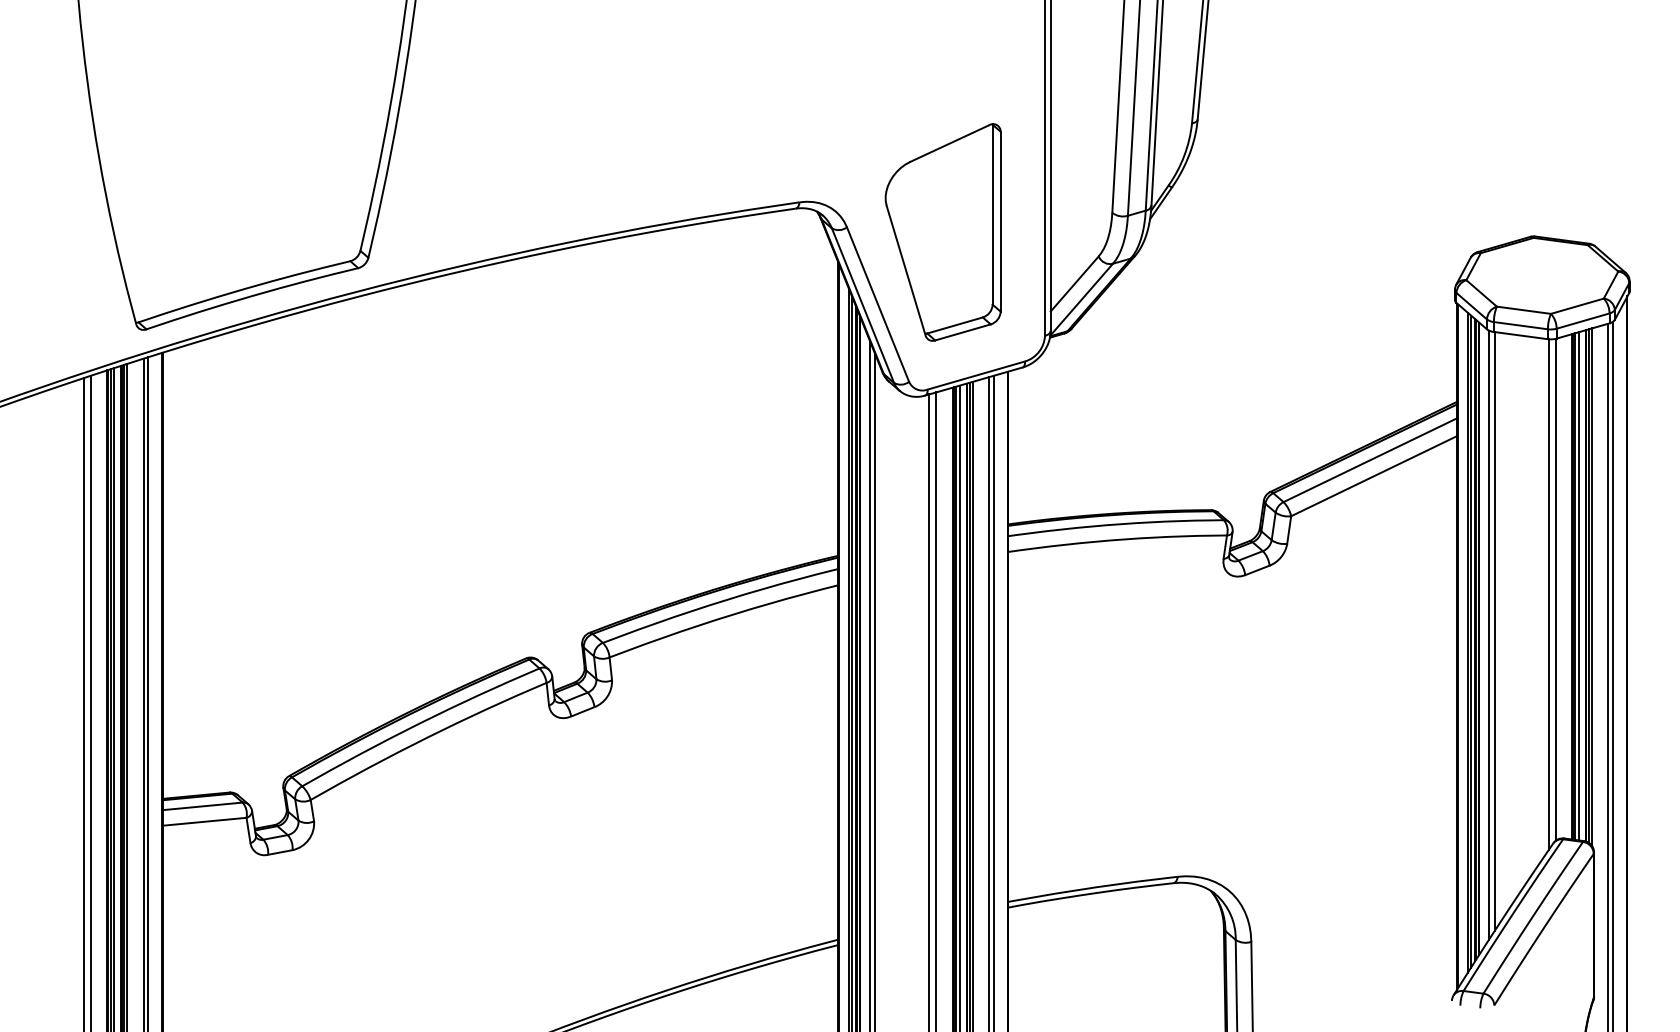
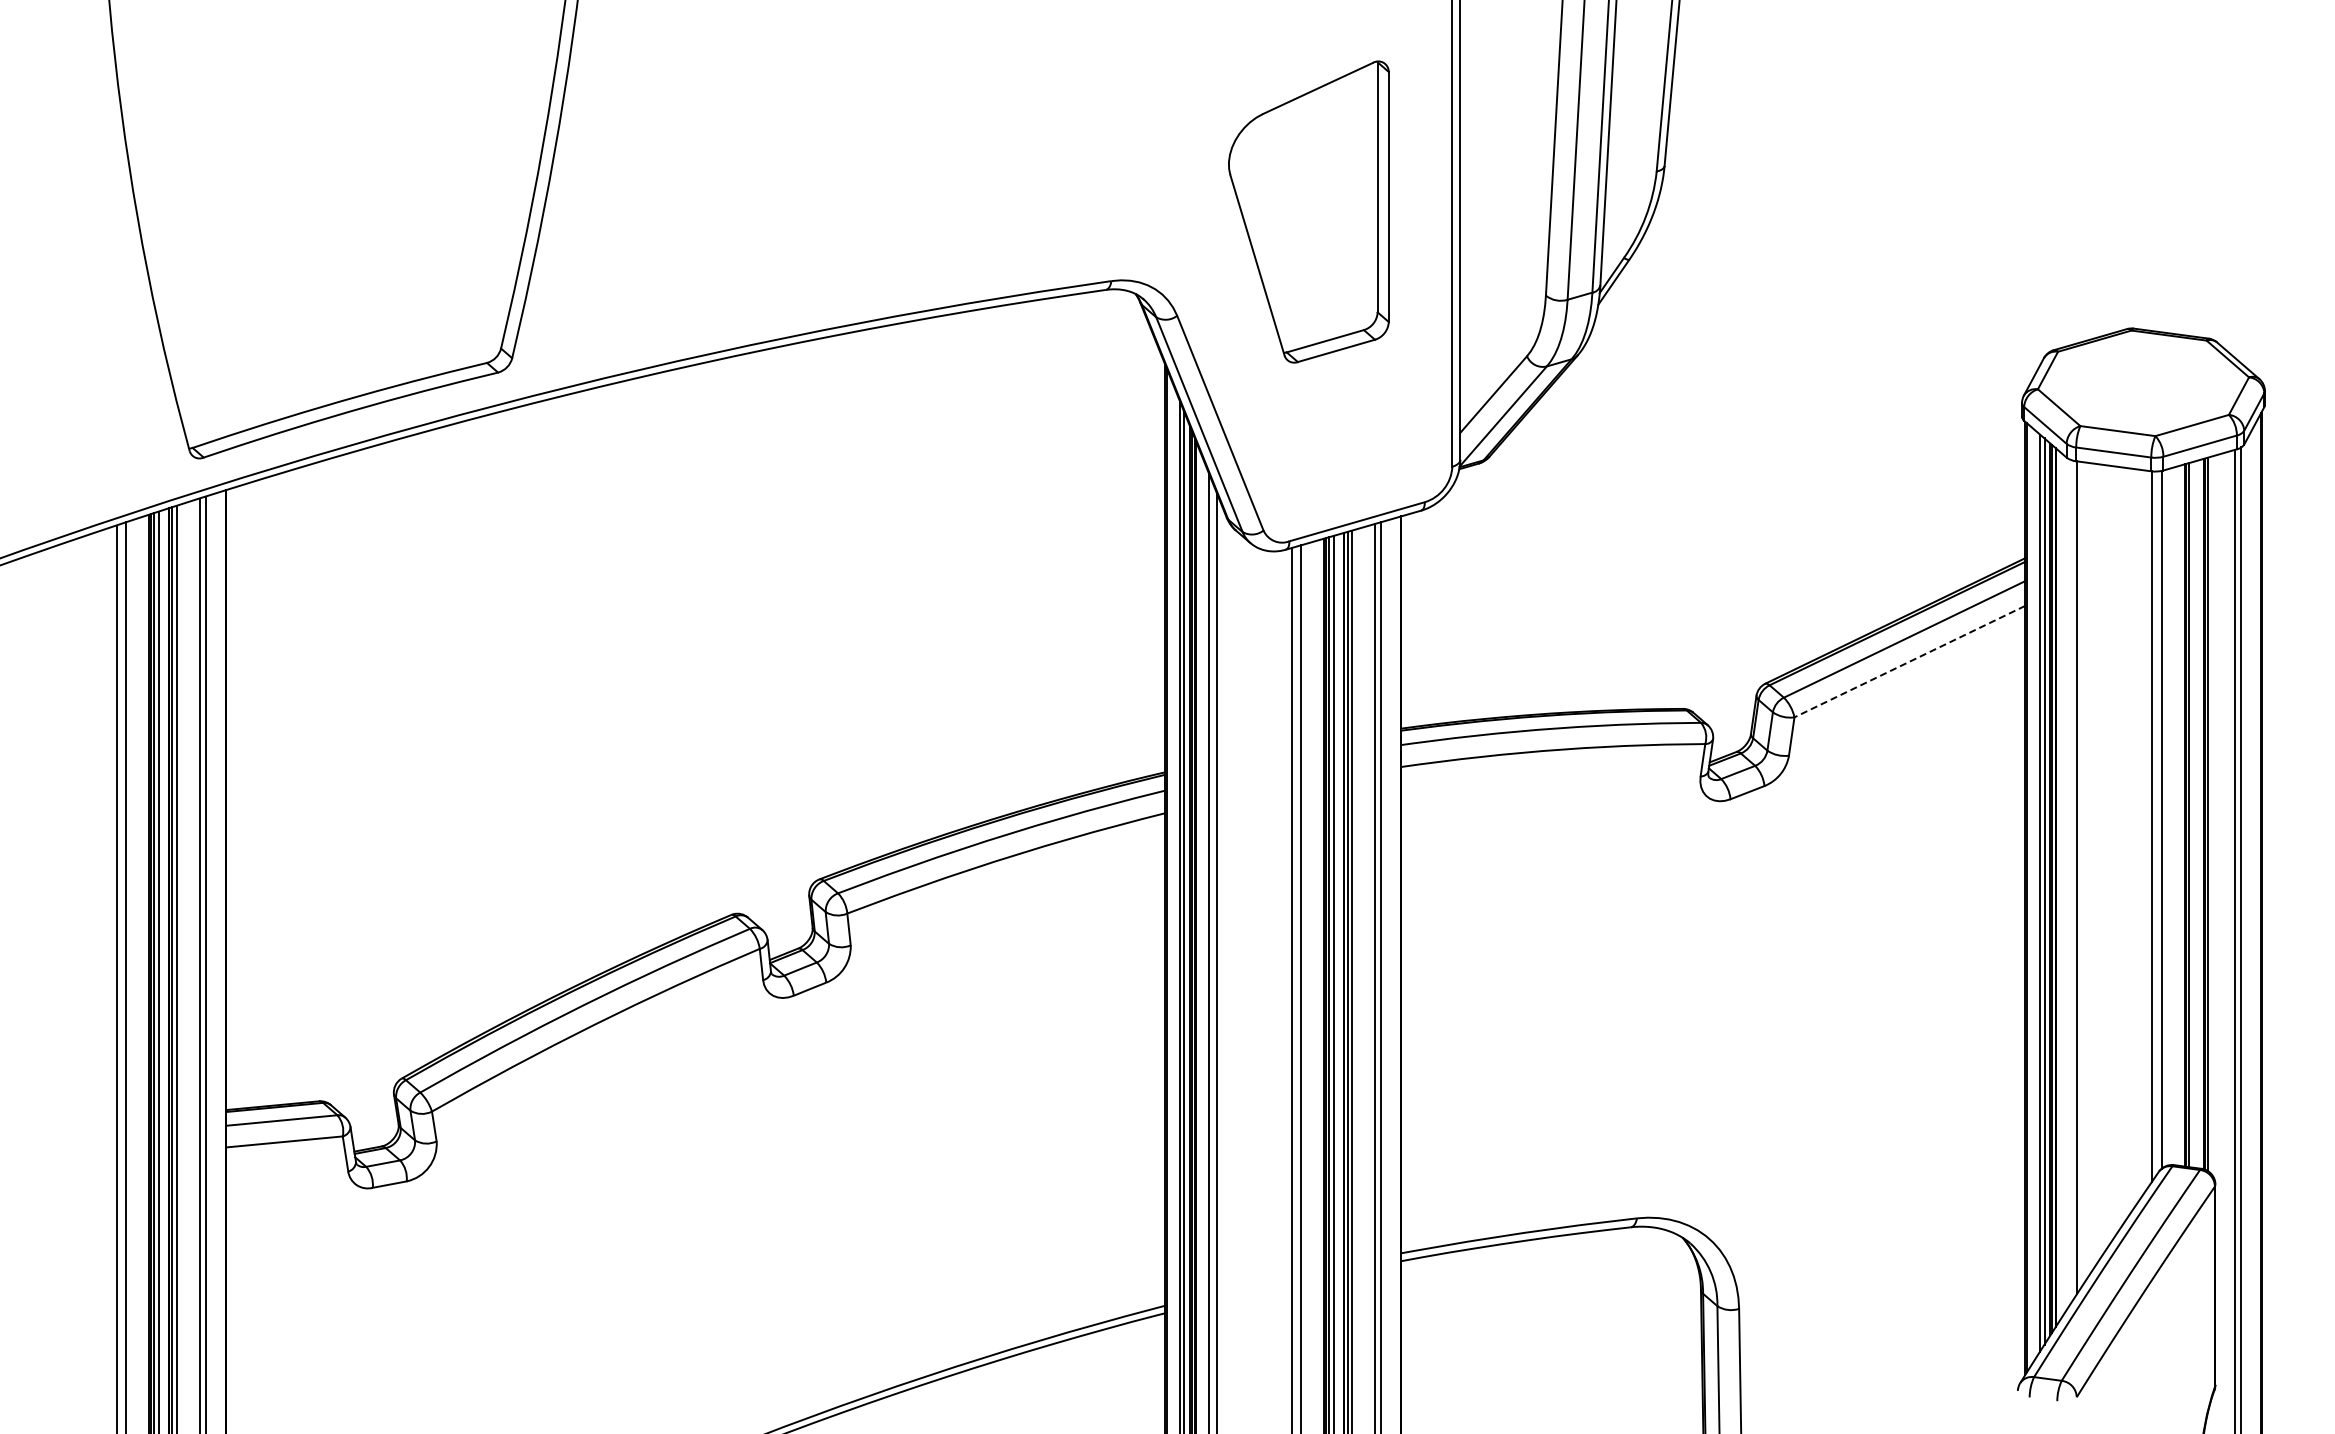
part: (942, 232) -> (1308, 211), moved
line: (1373, 476) -> (1909, 661), solid -> dashed
line: (1579, 586) -> (2194, 814), removed
line: (1591, 586) -> (2212, 815), removed
line: (1489, 635) -> (2069, 882), removed

